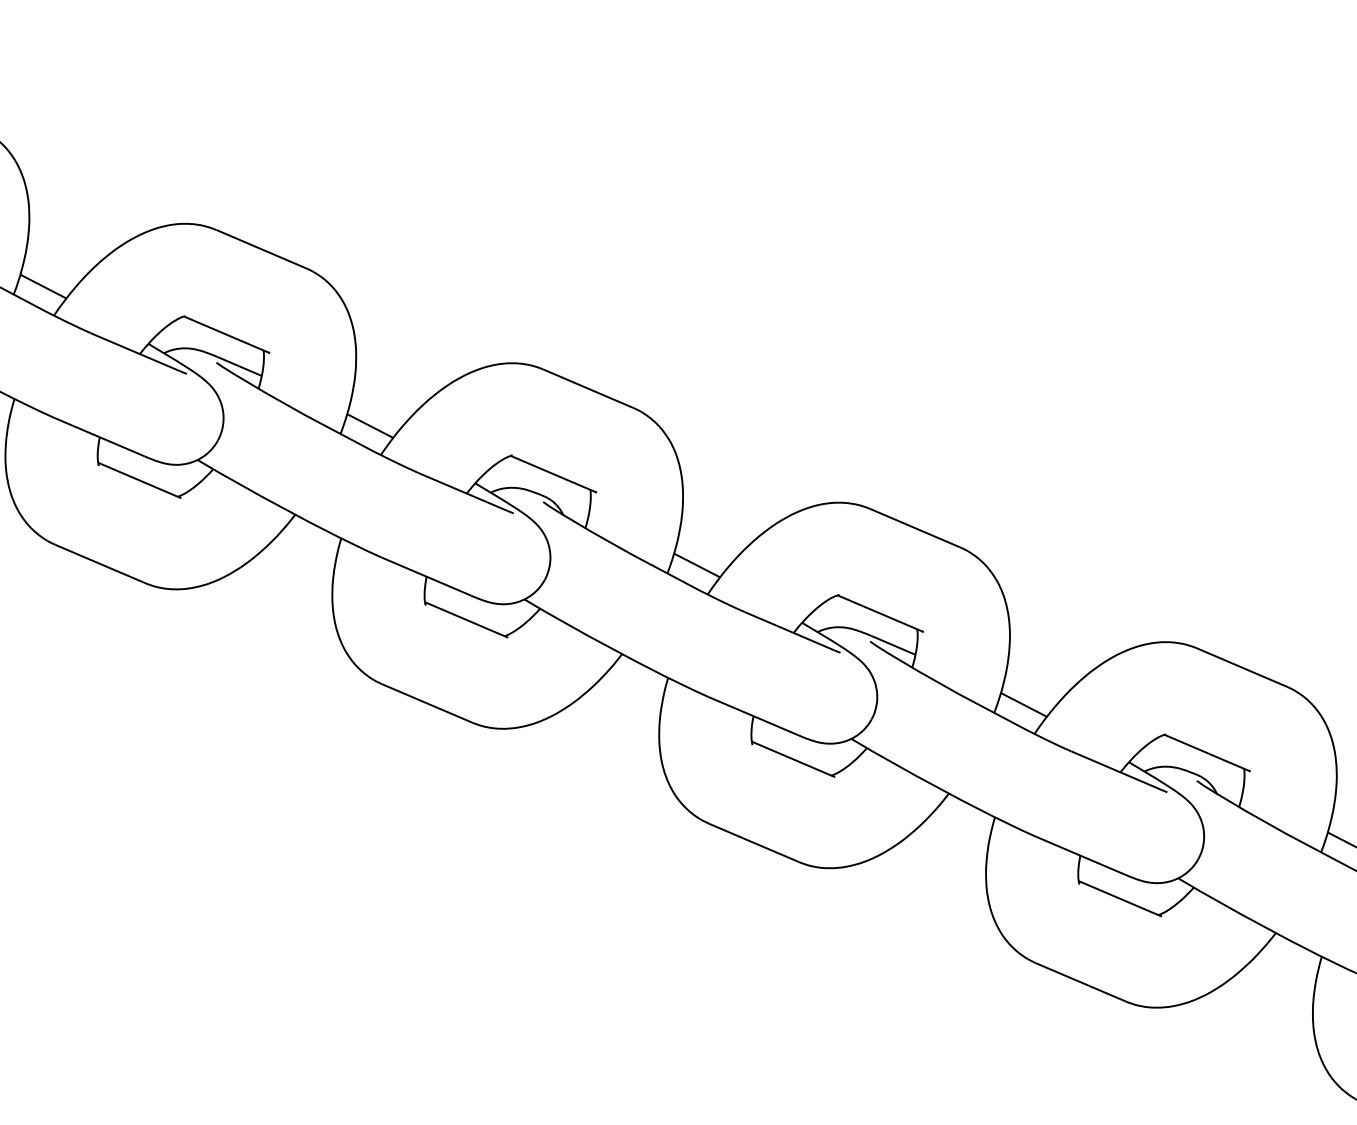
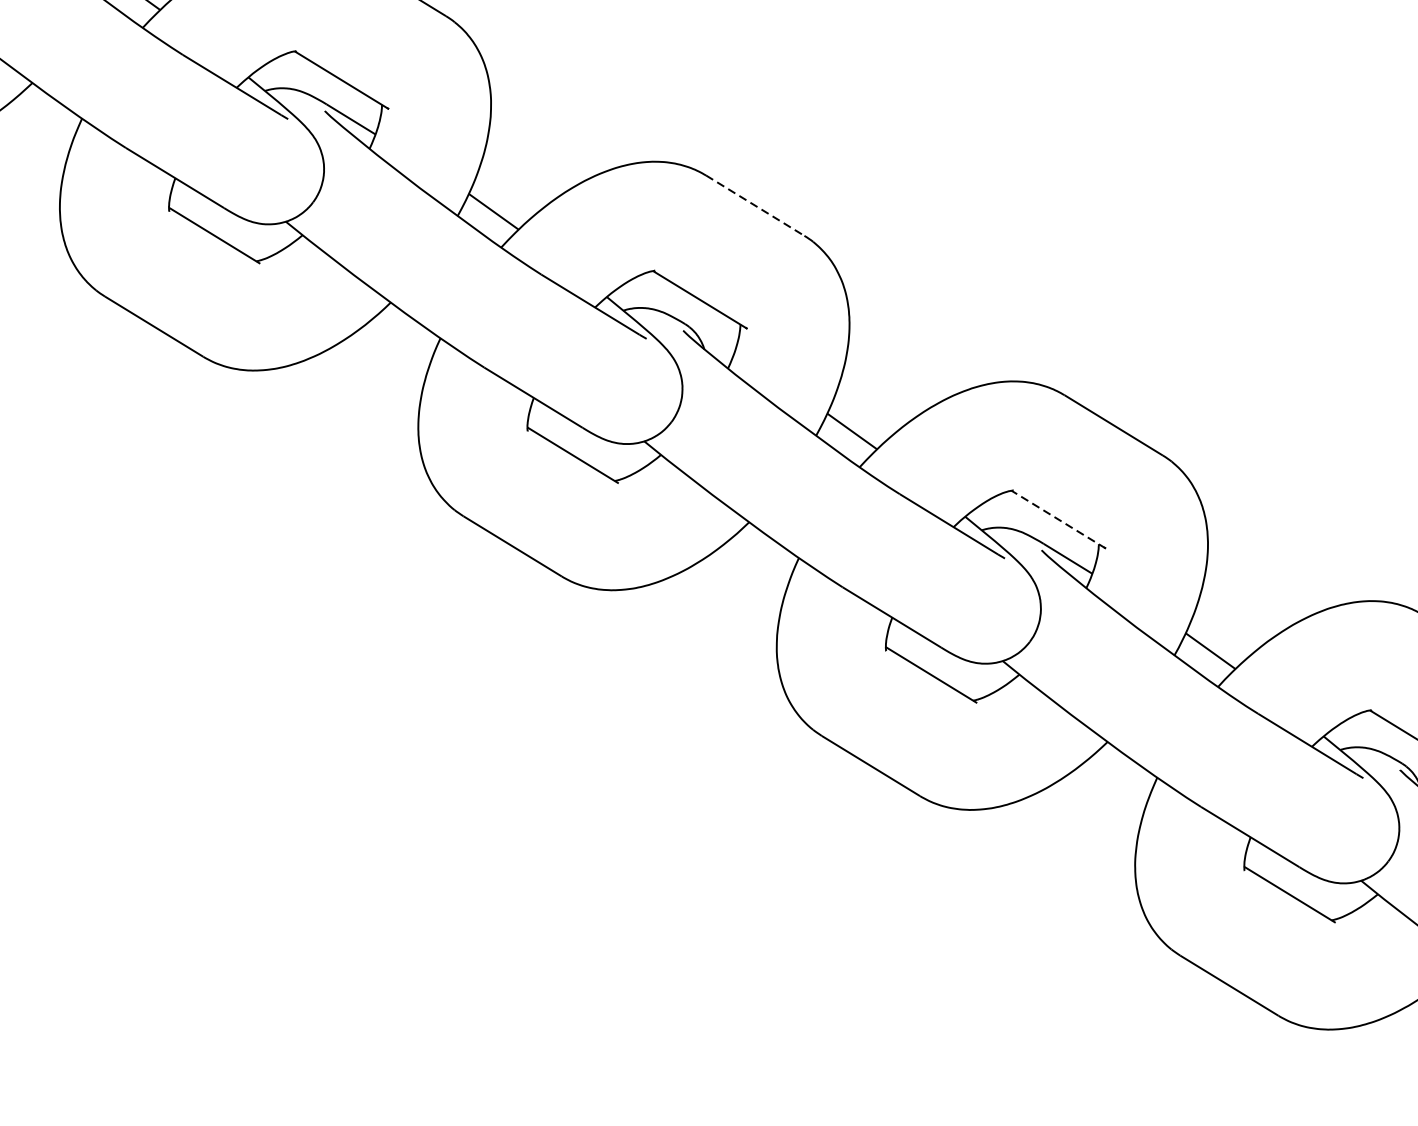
line: (588, 388) -> (755, 205), solid -> dashed
line: (880, 613) -> (1058, 519), solid -> dashed

